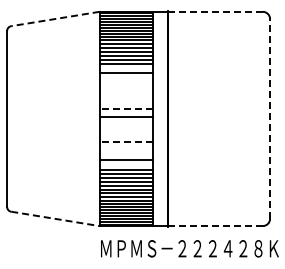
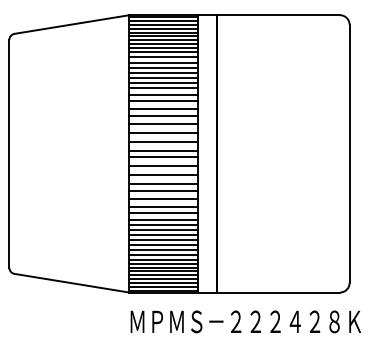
line: (214, 11) -> (277, 14), dashed -> solid
line: (55, 19) -> (71, 25), dashed -> solid
line: (126, 68) -> (163, 88), added
line: (126, 78) -> (163, 101), added
line: (126, 84) -> (163, 109), added
line: (126, 89) -> (163, 115), added
line: (126, 95) -> (163, 123), added
line: (126, 102) -> (163, 132), added
line: (126, 109) -> (163, 141), dashed -> solid
line: (270, 118) -> (350, 153), dashed -> solid
line: (126, 121) -> (163, 157), added
line: (126, 128) -> (163, 166), added
line: (126, 135) -> (163, 175), added
line: (126, 142) -> (163, 184), dashed -> solid
line: (126, 147) -> (163, 190), added
line: (126, 153) -> (163, 198), added
line: (126, 164) -> (163, 212), added
line: (55, 218) -> (71, 282), dashed -> solid
line: (214, 226) -> (277, 293), dashed -> solid

